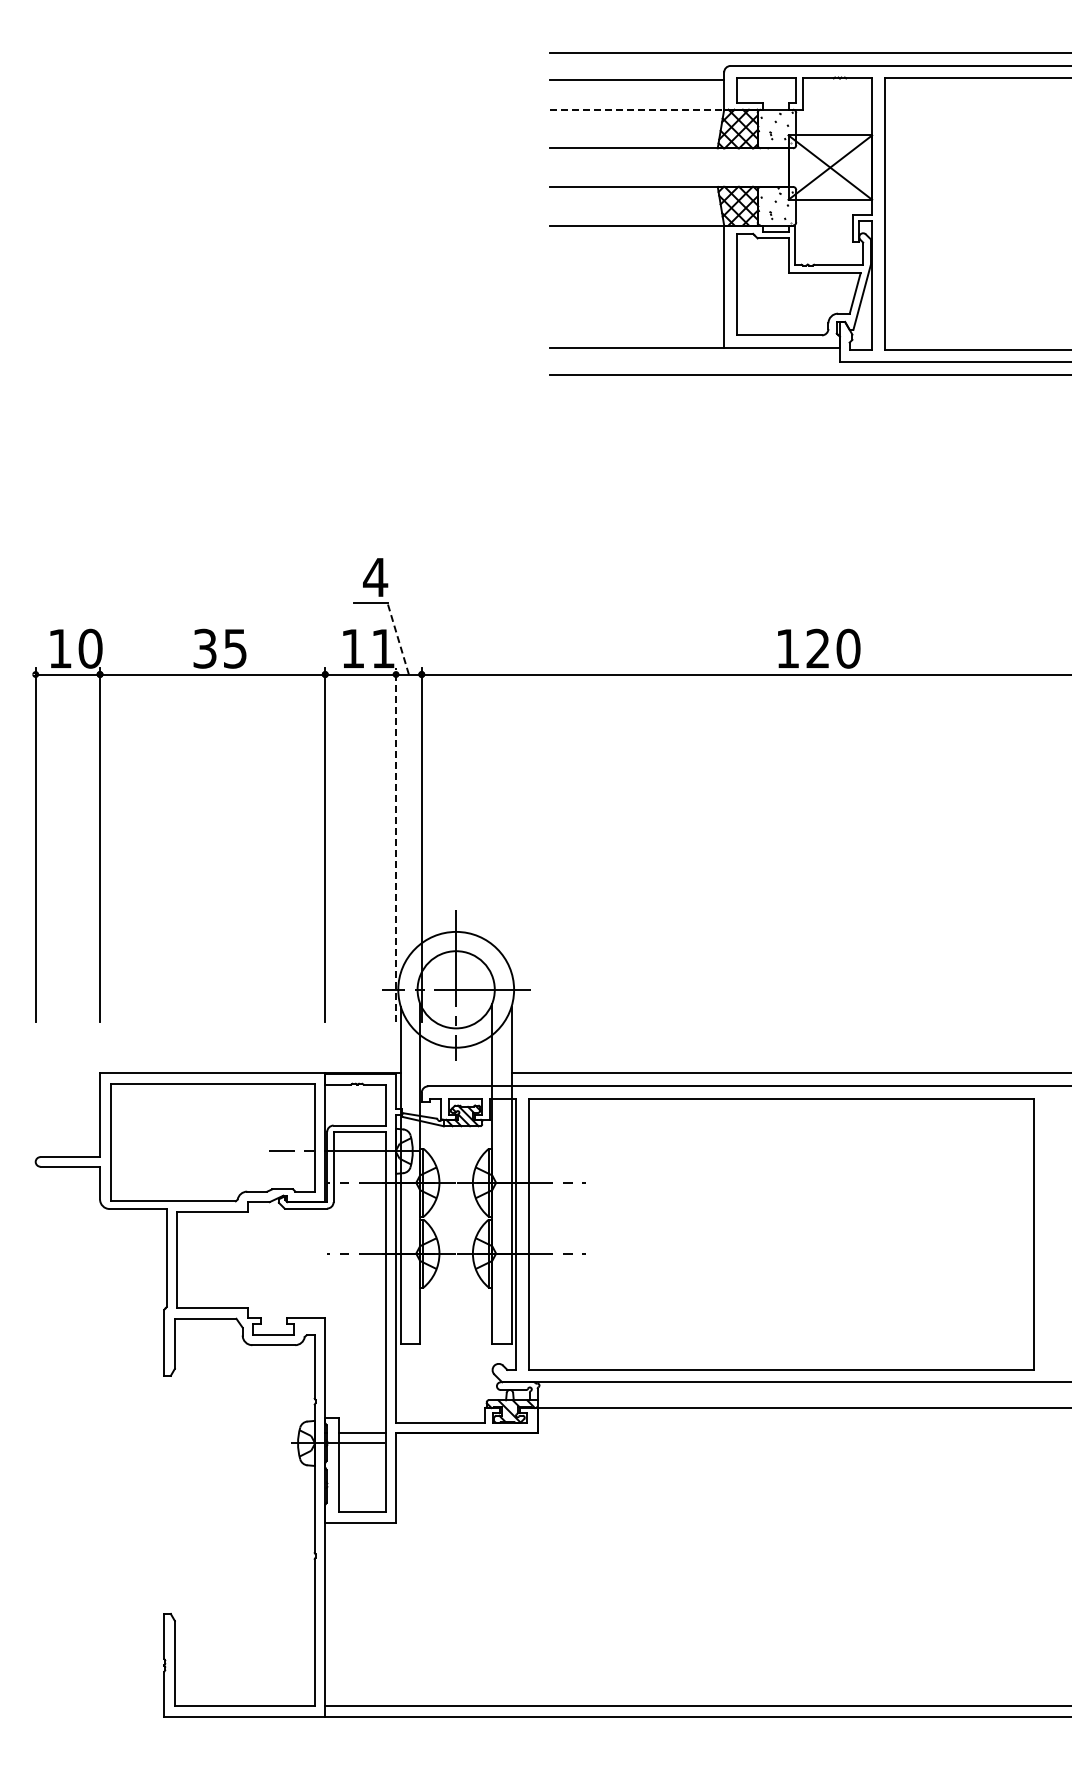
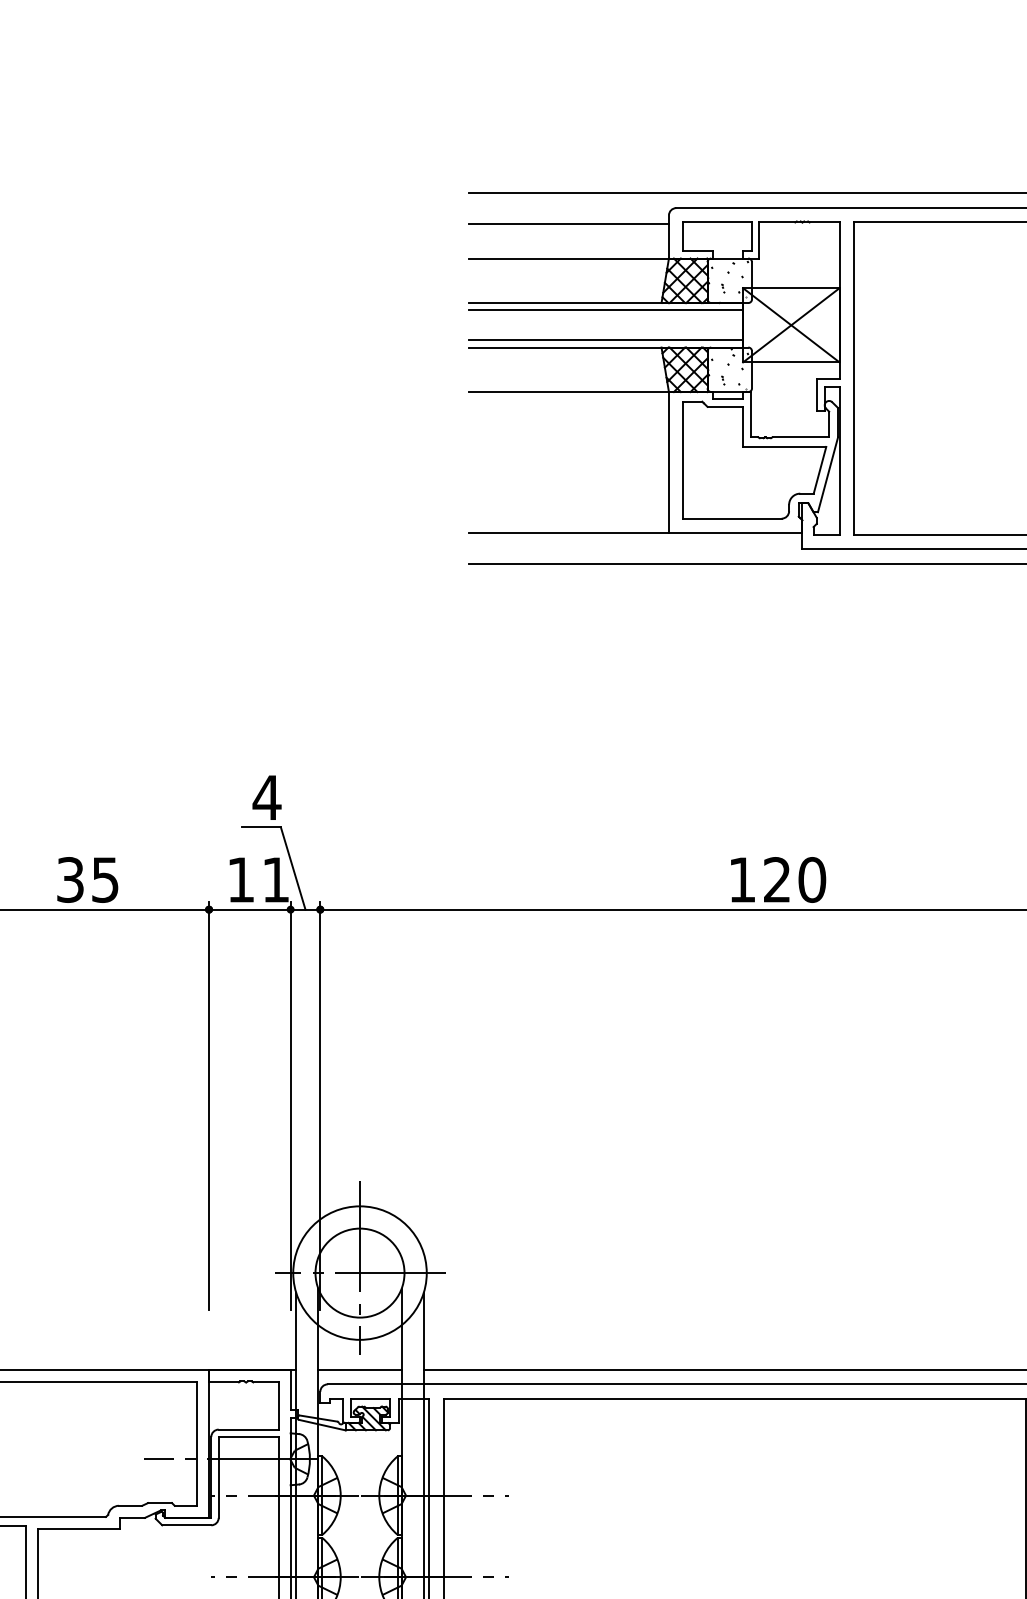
line: (637, 109) -> (569, 258), dashed -> solid
line: (669, 154) -> (605, 310), added
line: (669, 180) -> (605, 340), added
line: (398, 638) -> (293, 868), dashed -> solid
line: (396, 845) -> (291, 1106), dashed -> solid
line: (456, 1073) -> (360, 1369), added

